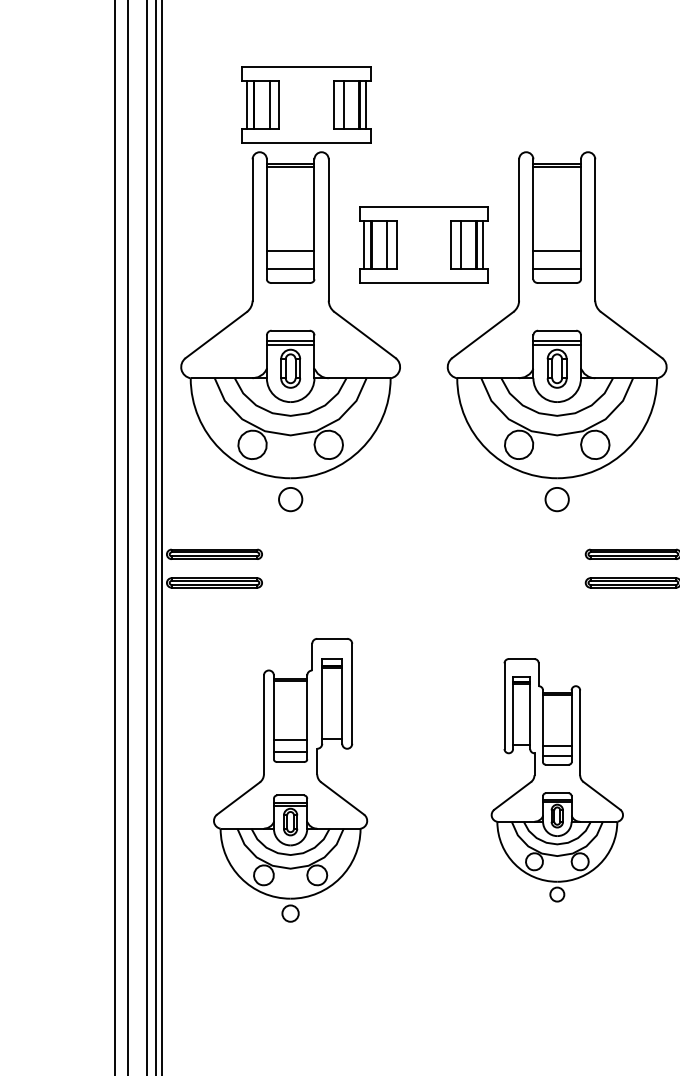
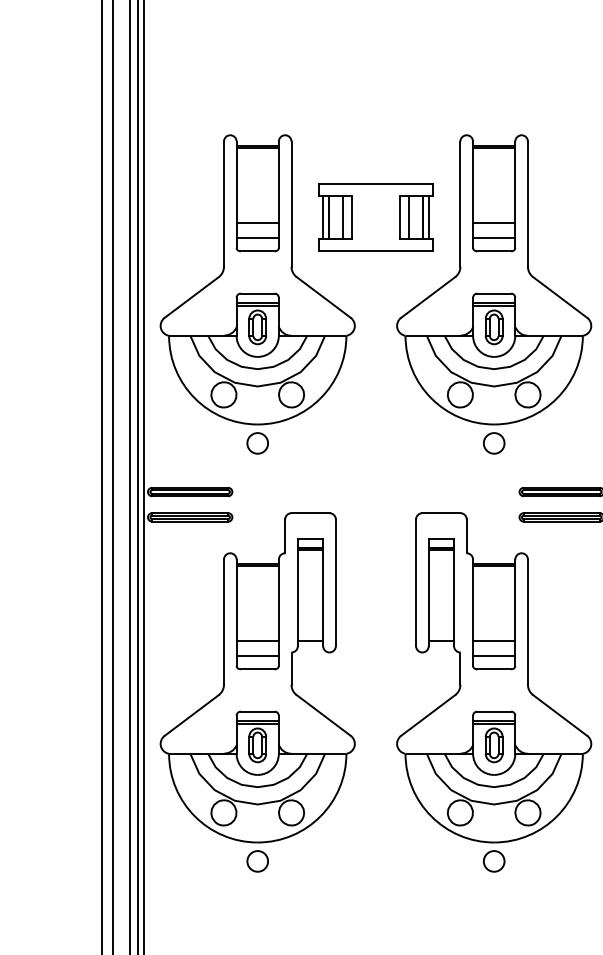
part: (306, 105) -> (271, 93), removed
part: (290, 780) -> (257, 692), size x1.43
part: (557, 780) -> (494, 692), size x1.67

